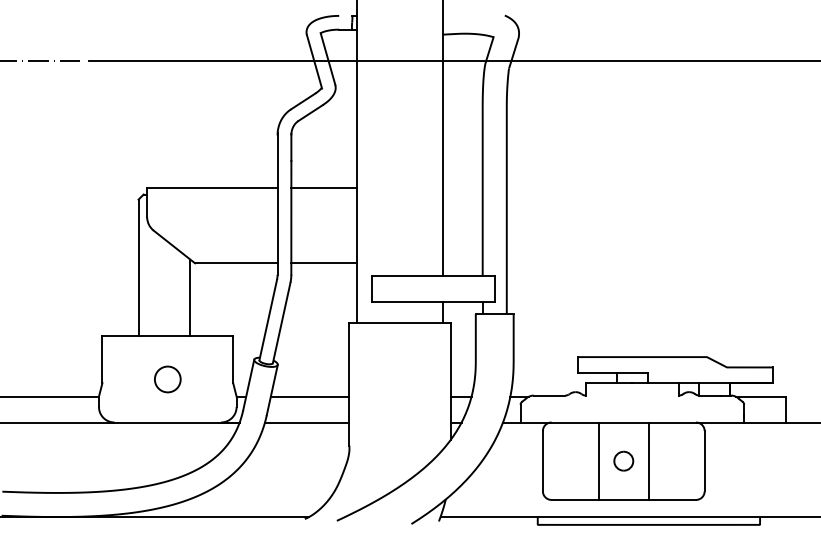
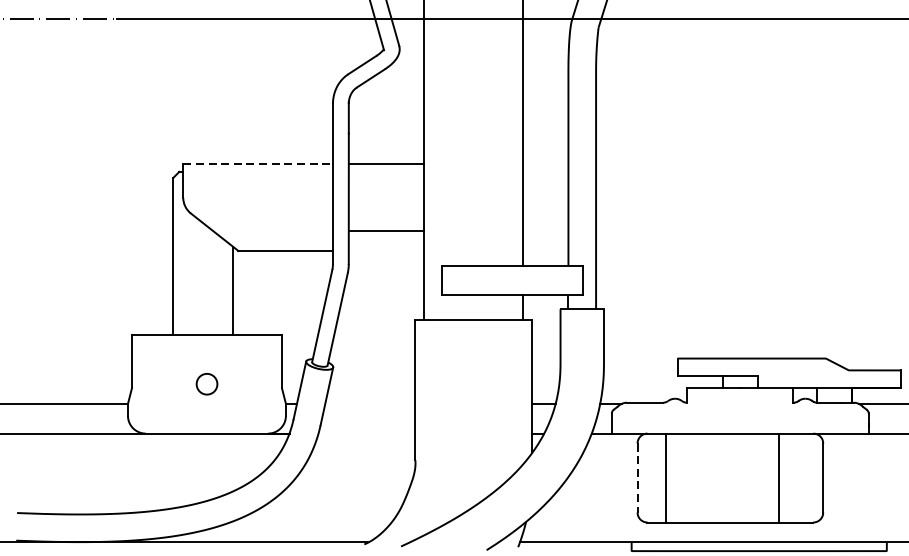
line: (212, 187) -> (258, 163), solid -> dashed
line: (324, 263) -> (386, 231), moved
circle: (167, 379) -> (206, 384), size x0.7
line: (309, 396) -> (369, 403), removed
line: (307, 422) -> (367, 433), removed
line: (599, 460) -> (666, 477), moved
part: (623, 460) -> (730, 477), removed
line: (648, 460) -> (779, 477), moved
line: (542, 461) -> (637, 478), solid -> dashed

